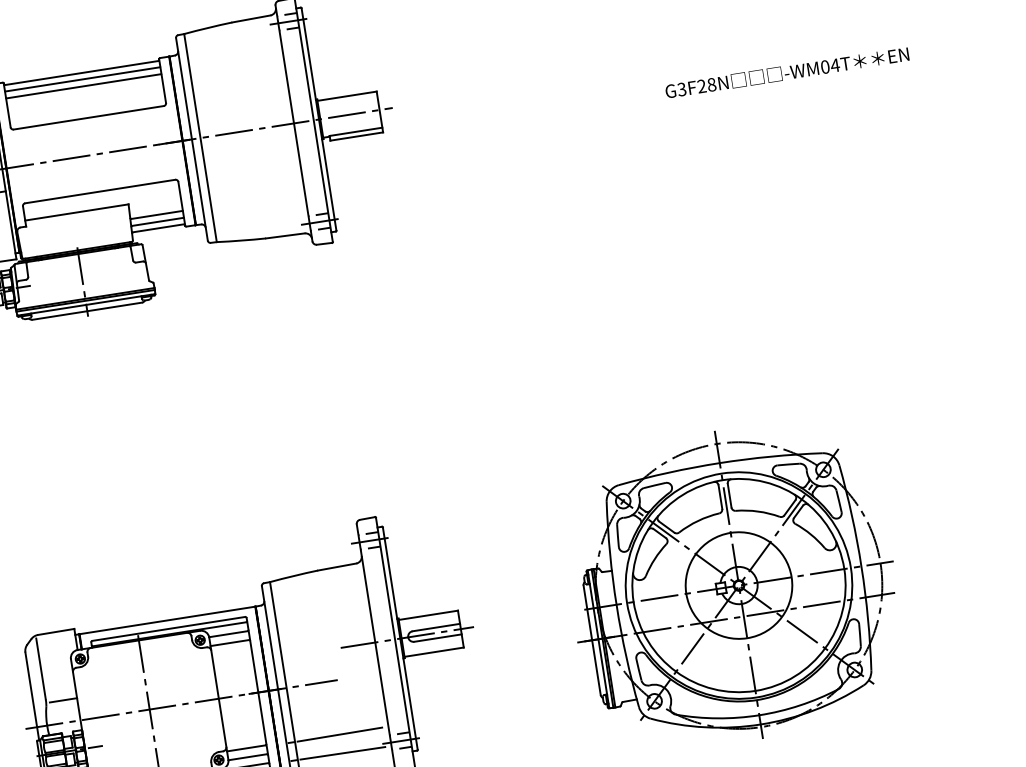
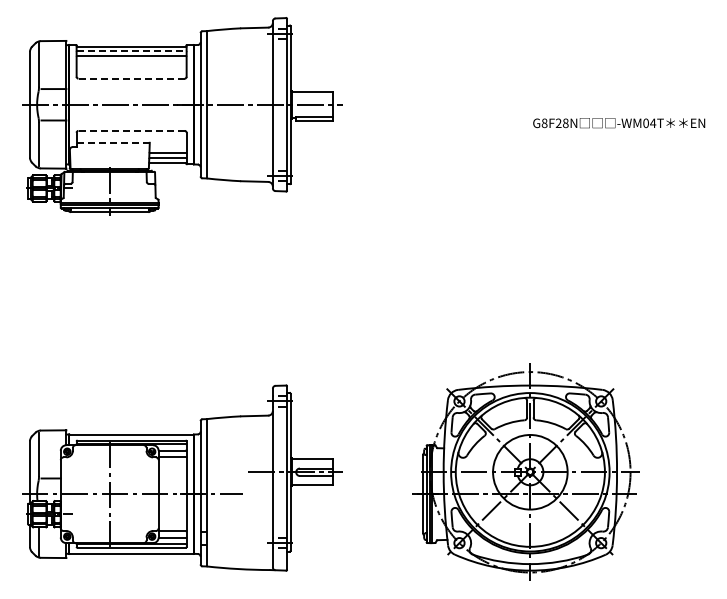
line: (82, 79) -> (131, 51), solid -> dashed
text: (681, 88) -> (544, 122), G3F28N -> G8F28N
line: (88, 117) -> (131, 78), solid -> dashed
line: (100, 191) -> (131, 130), solid -> dashed
line: (77, 211) -> (113, 142), solid -> dashed
line: (339, 733) -> (238, 531), removed
line: (342, 753) -> (238, 545), removed

